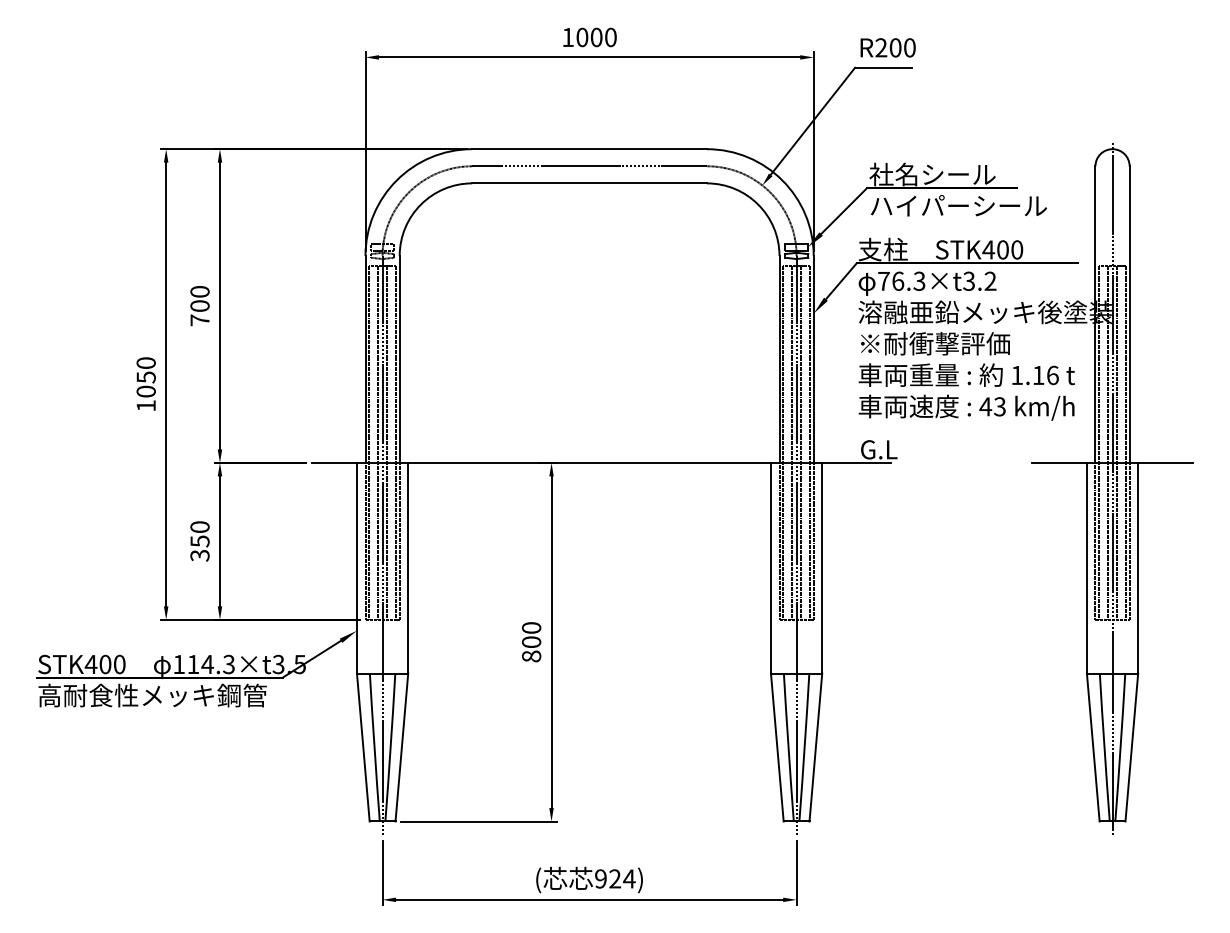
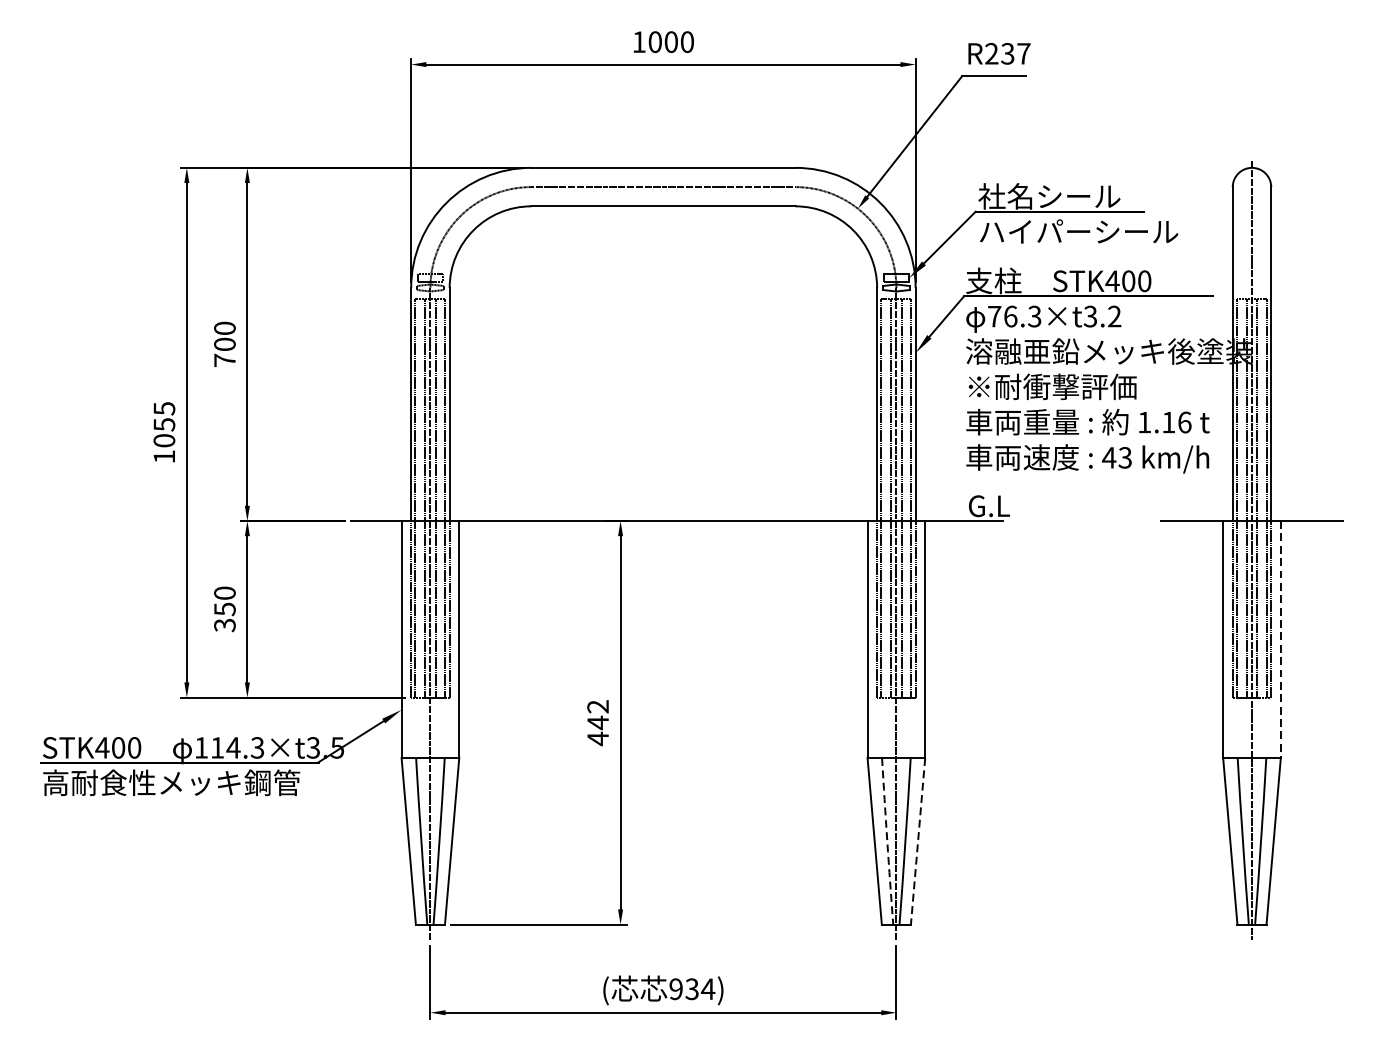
text: (902, 47) -> (1015, 53), R200 -> R237
text: (145, 363) -> (163, 409), 1050 -> 1055
line: (1138, 568) -> (1281, 639), solid -> dashed
text: (531, 642) -> (598, 723), 800 -> 442
arc: (788, 747) -> (887, 841), solid -> dashed
line: (815, 748) -> (917, 842), solid -> dashed
text: (615, 878) -> (692, 988), 924) -> 934)

